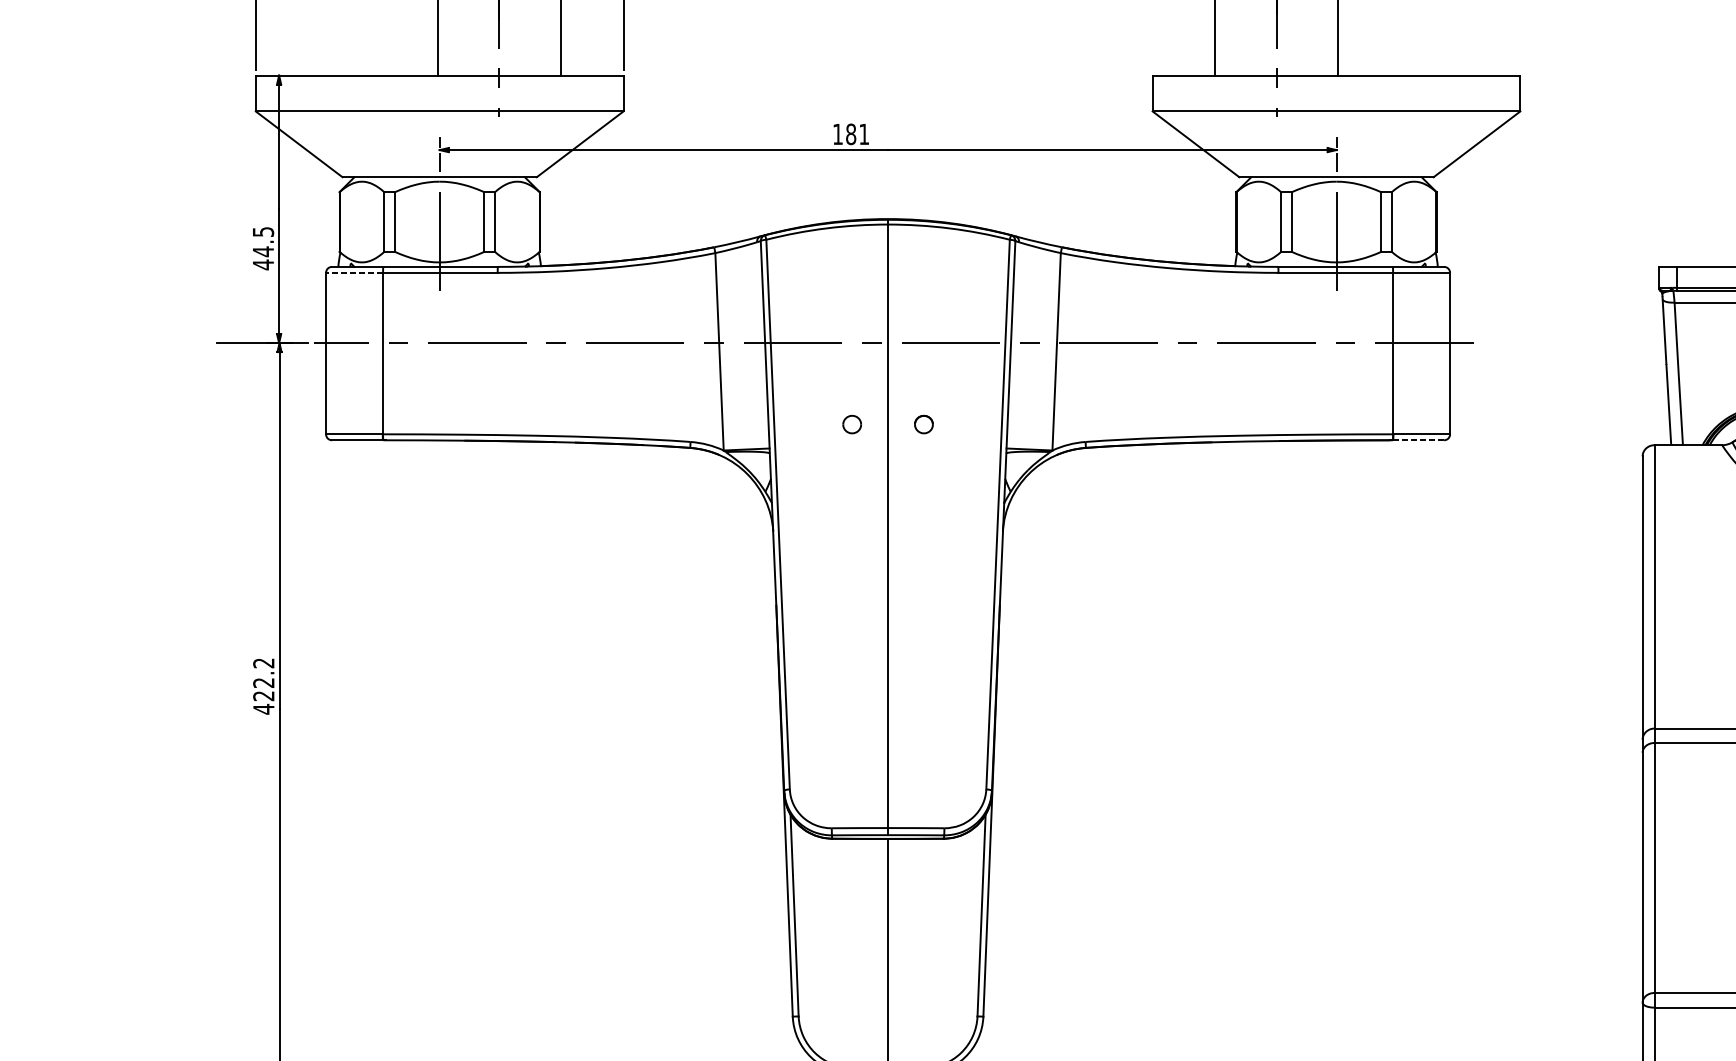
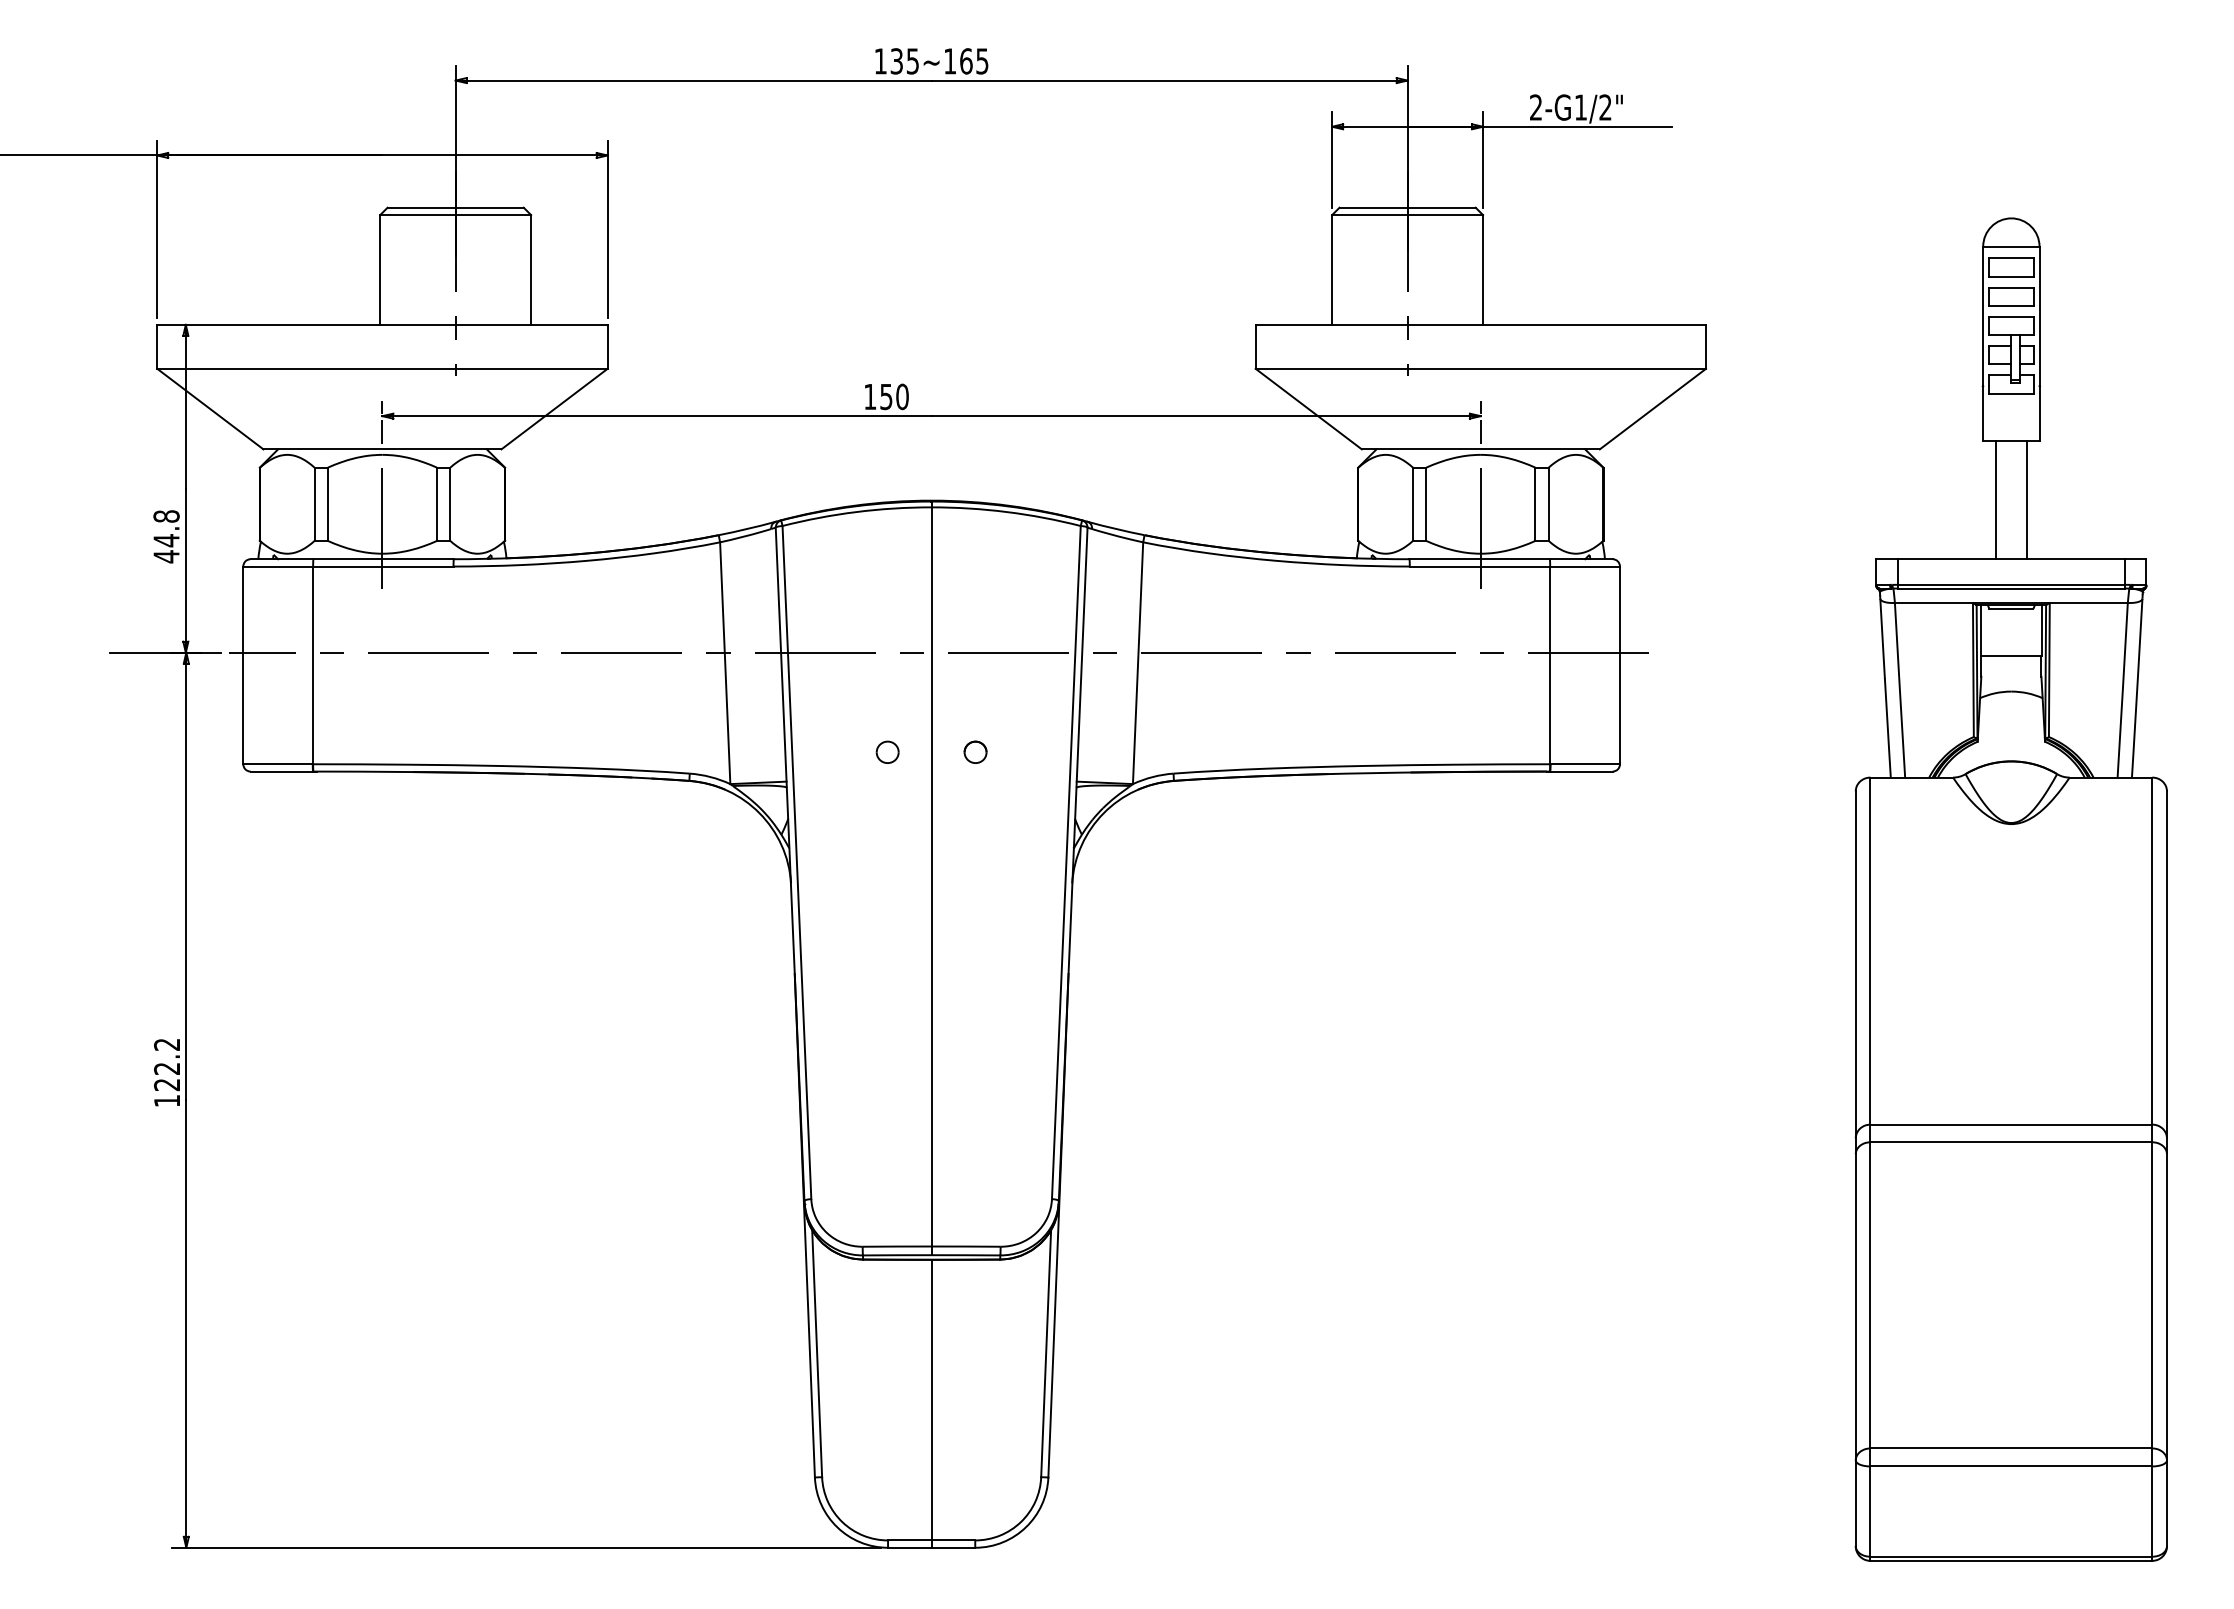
text: (857, 134) -> (894, 396), 181 -> 150
text: (263, 232) -> (166, 516), 44.5 -> 44.8
line: (354, 272) -> (278, 566), dashed -> solid
line: (1417, 440) -> (1580, 771), dashed -> solid
text: (263, 708) -> (166, 1100), 422.2 -> 122.2

